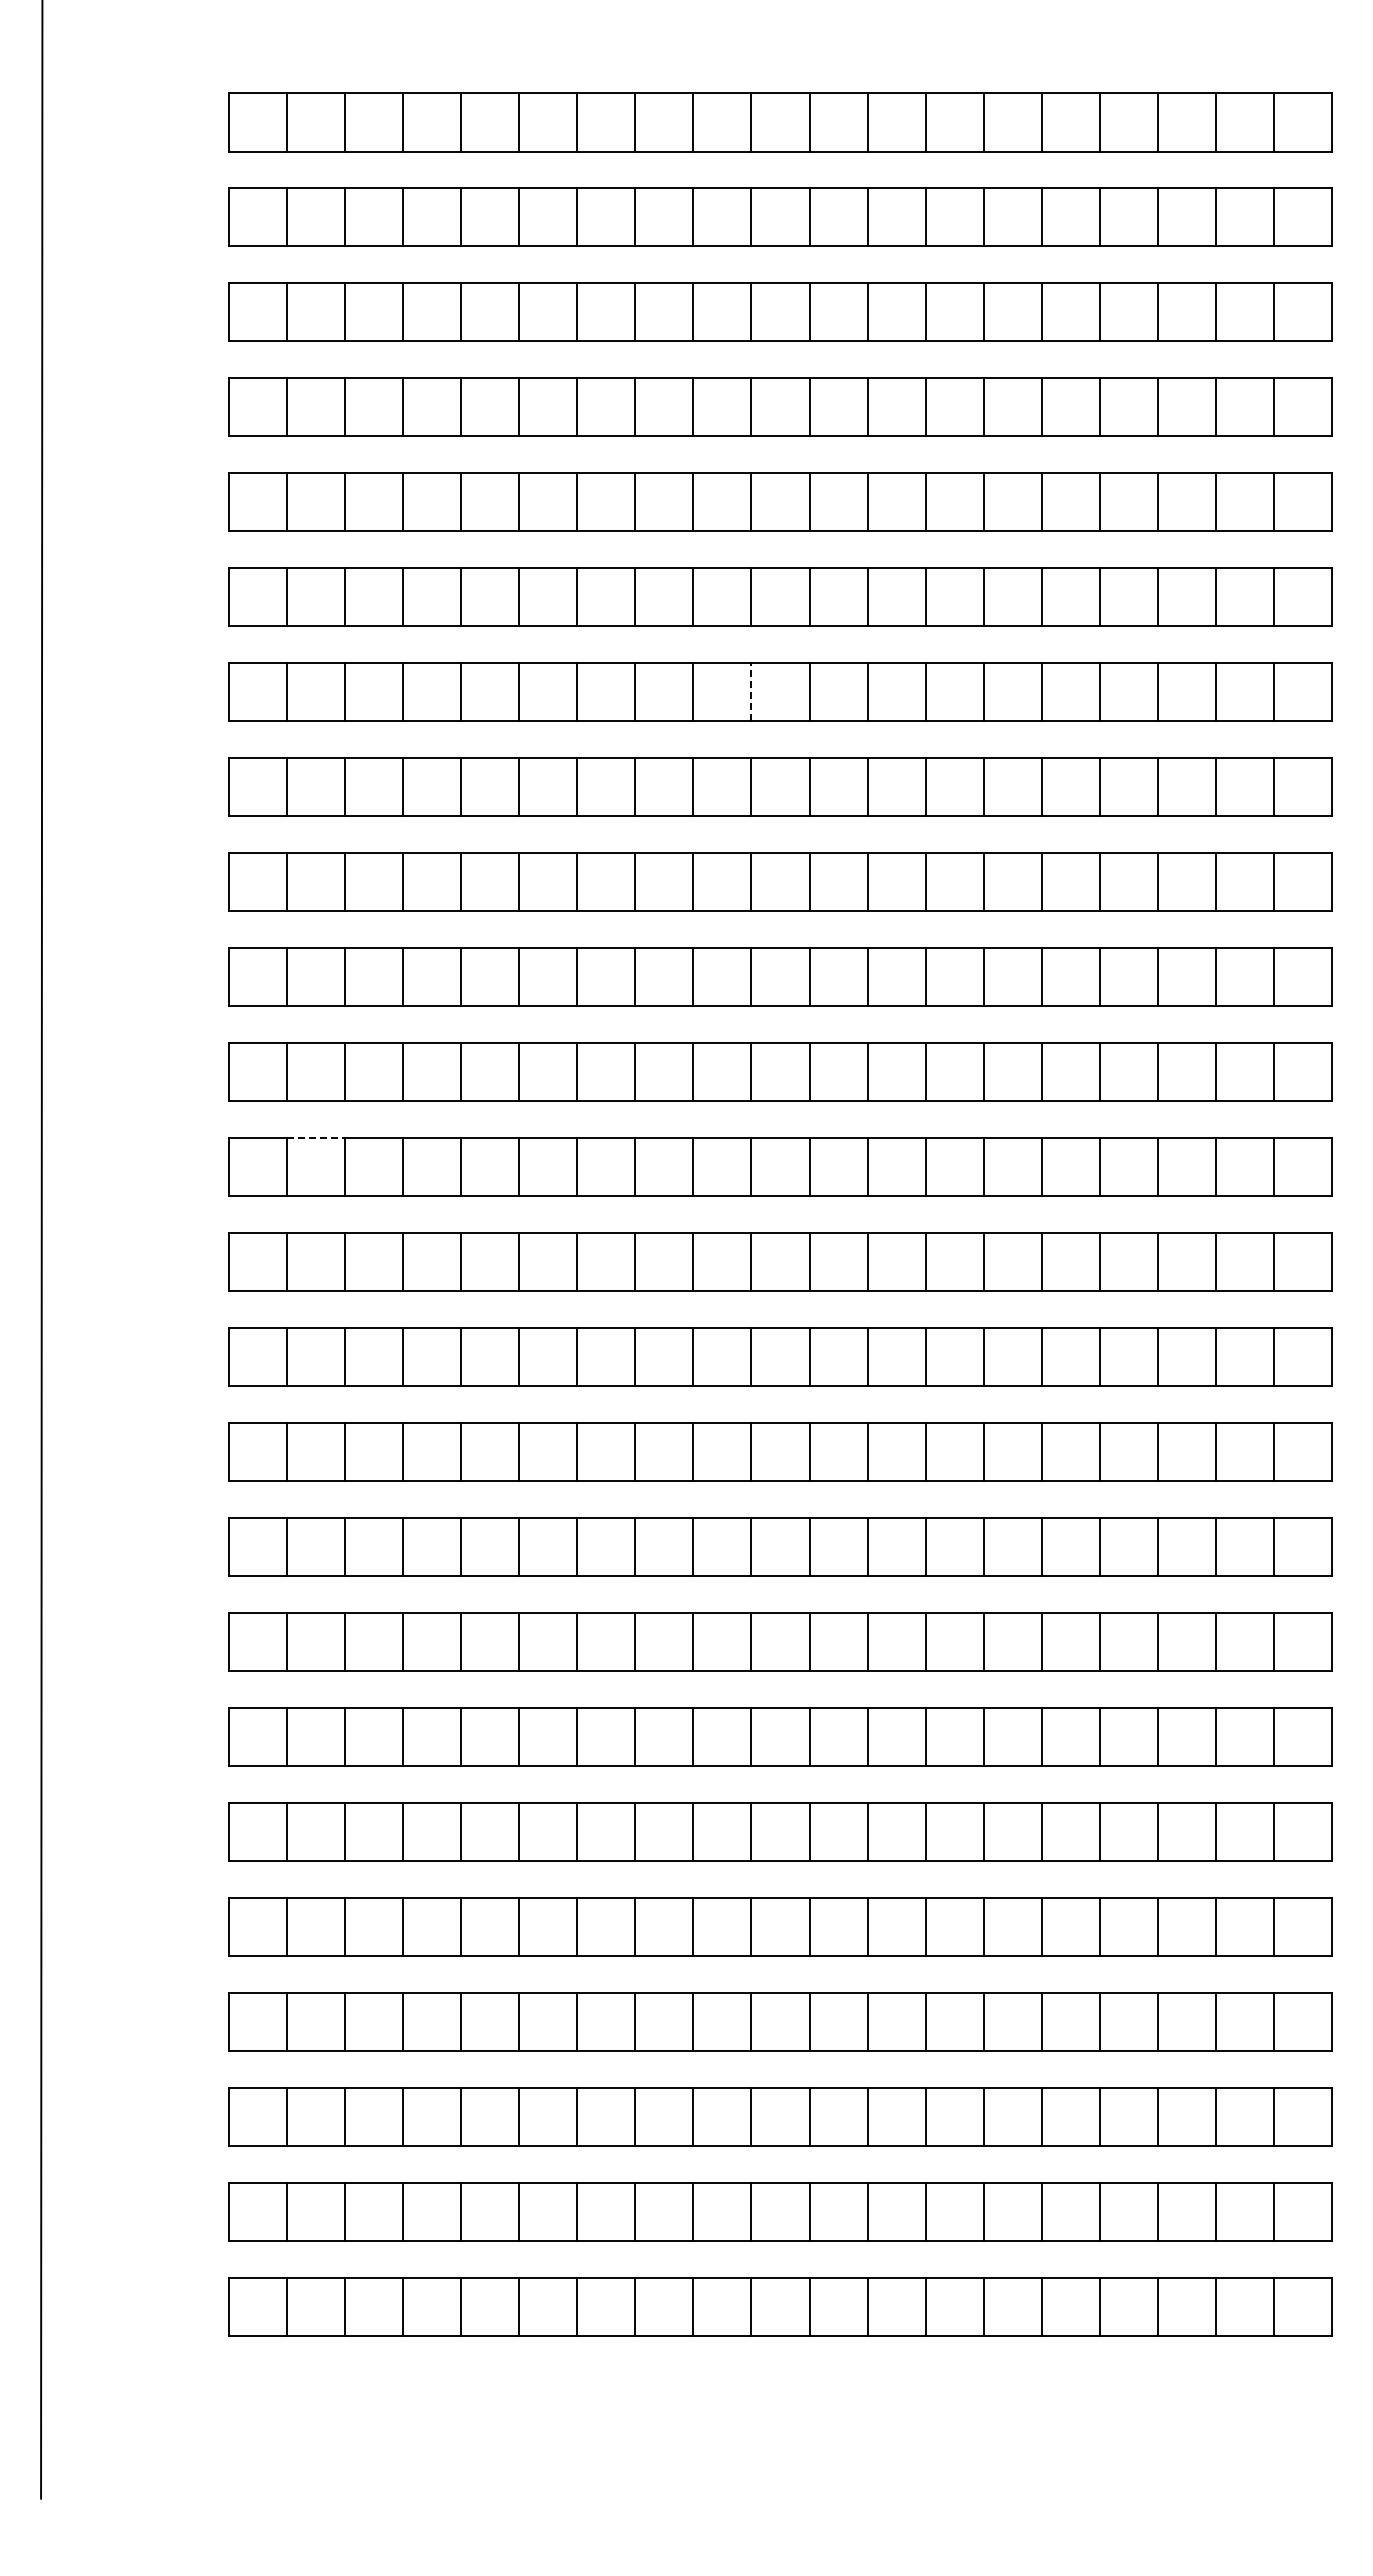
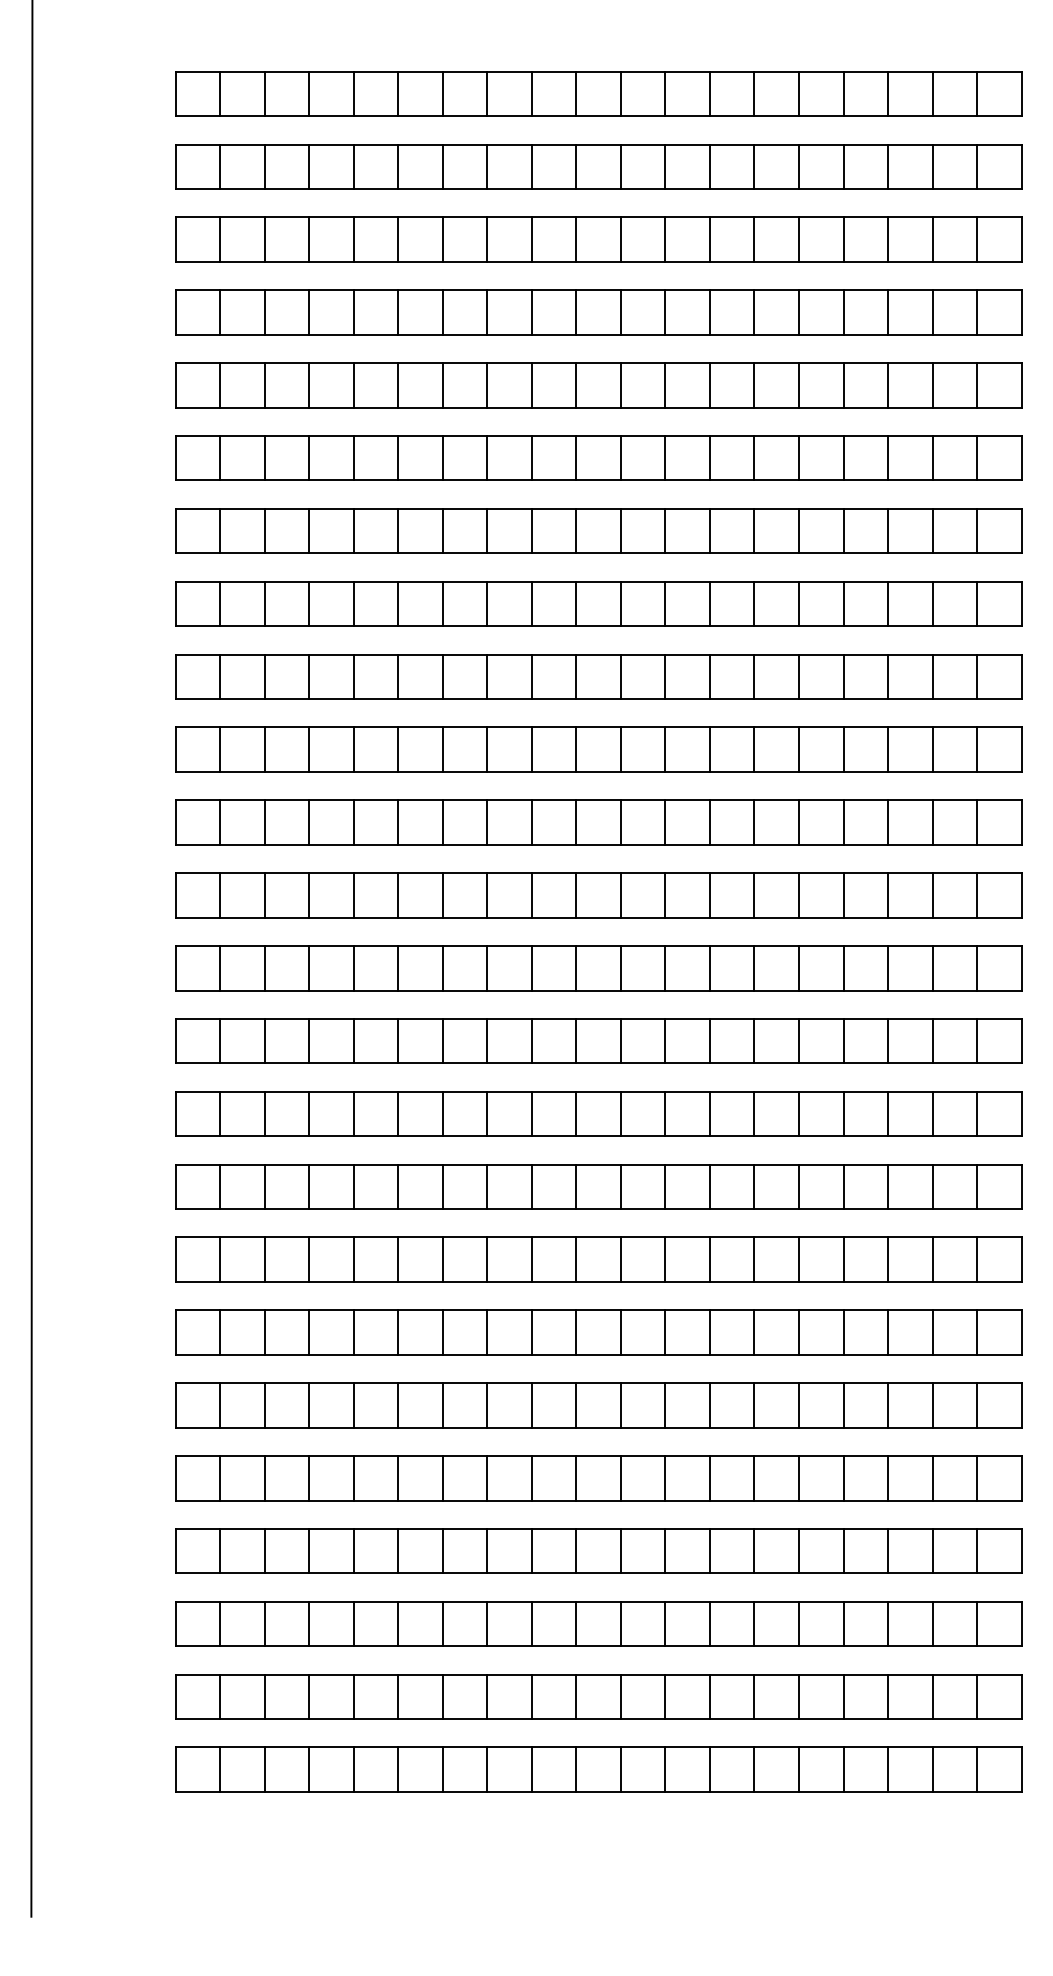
line: (751, 691) -> (576, 530), dashed -> solid
line: (316, 1138) -> (242, 873), dashed -> solid

